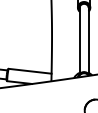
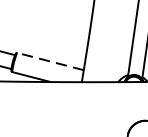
line: (30, 71) -> (50, 61), solid -> dashed

